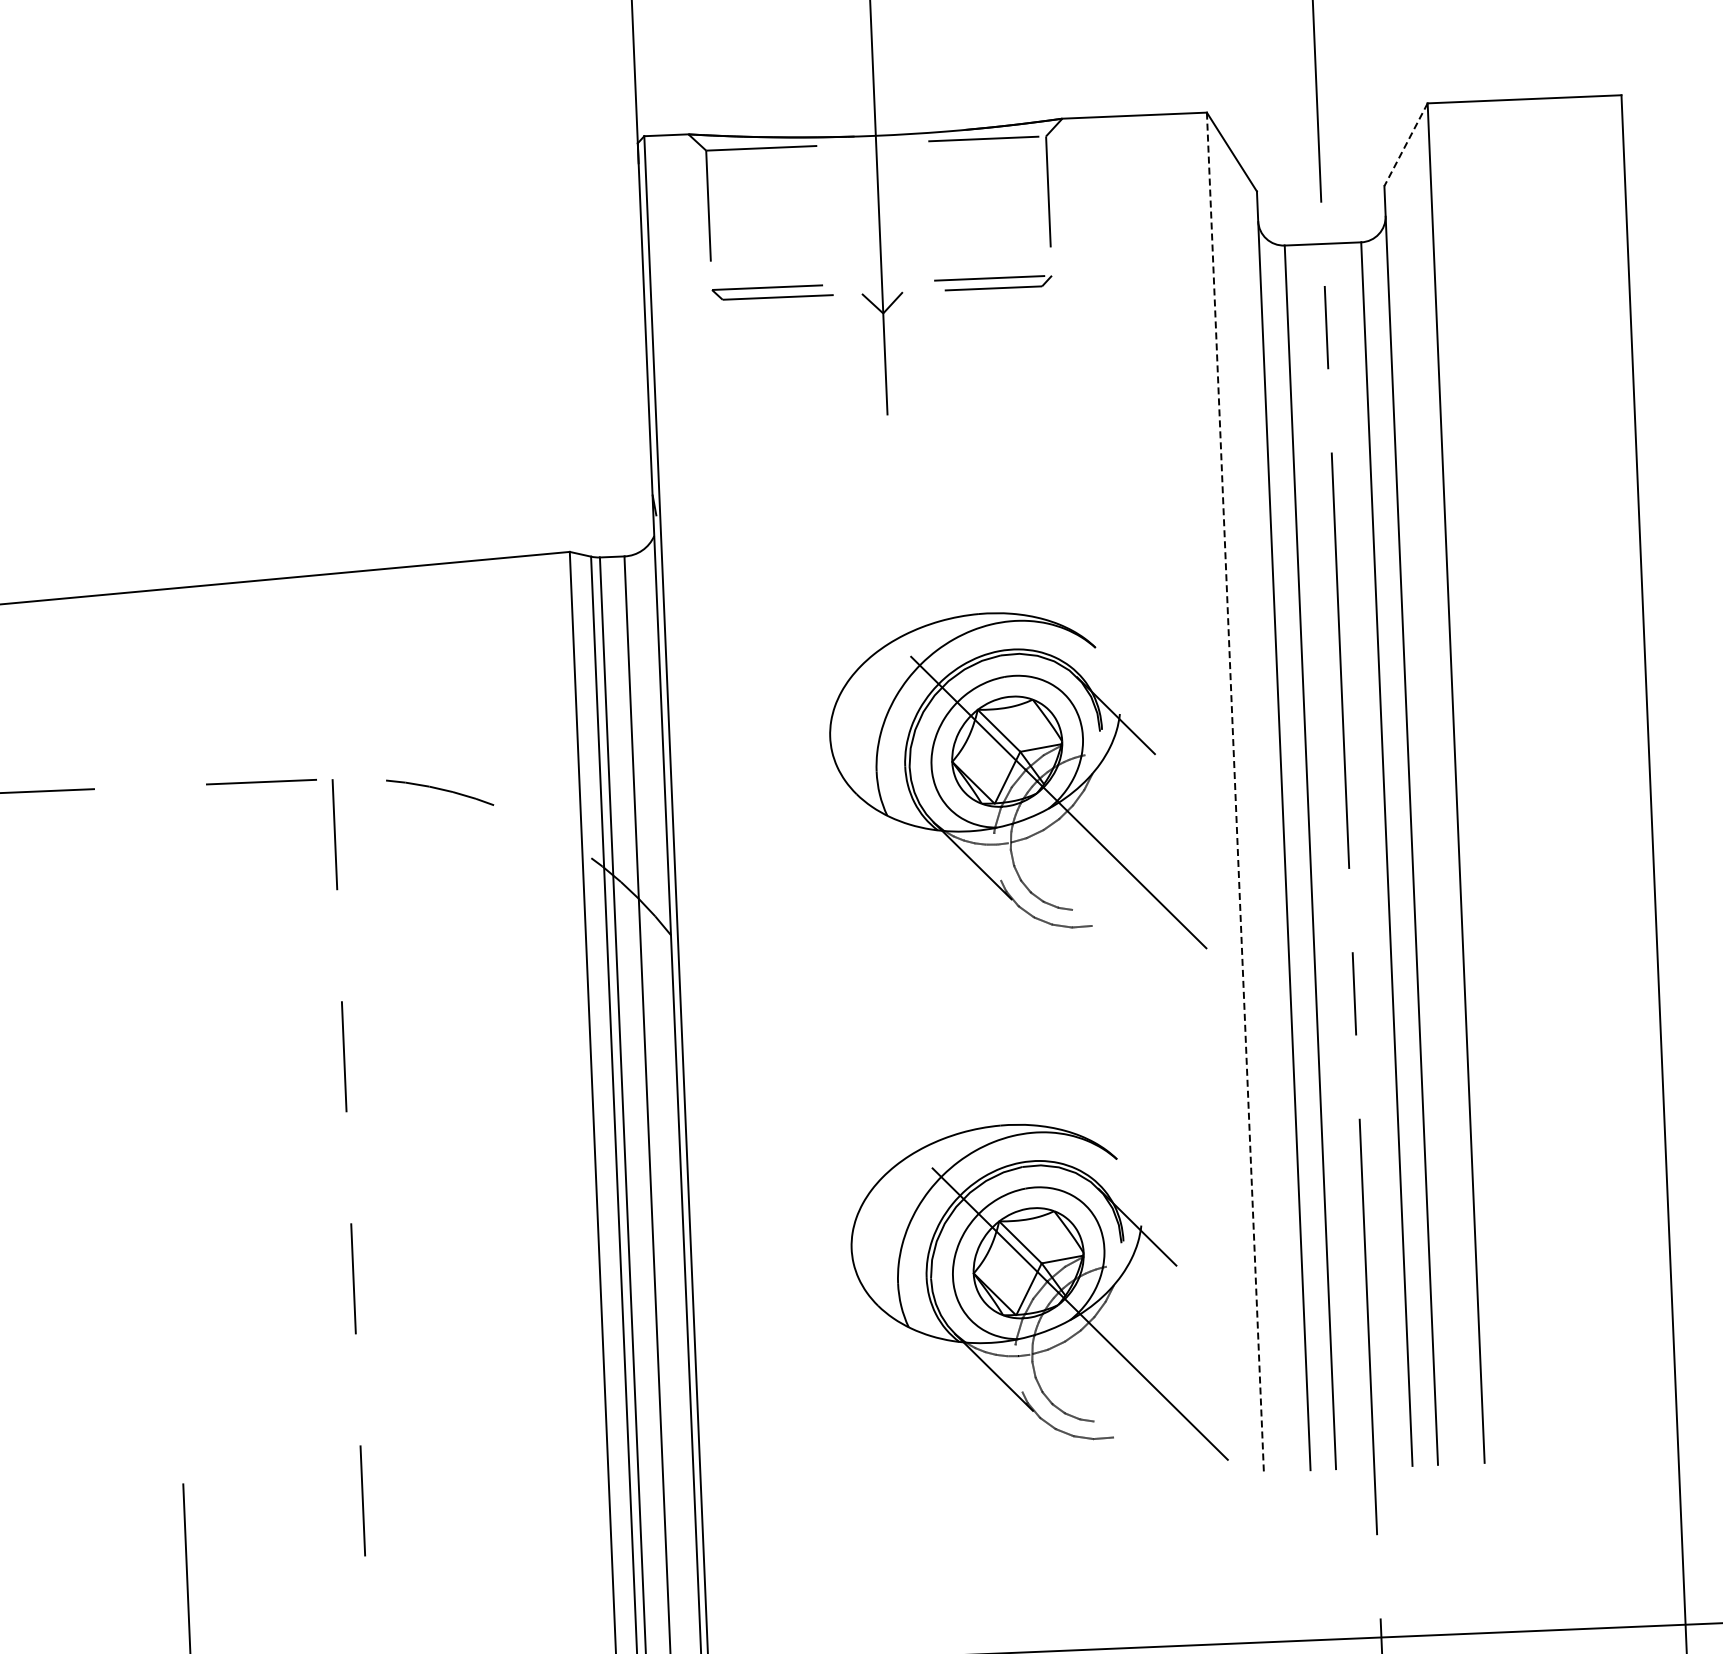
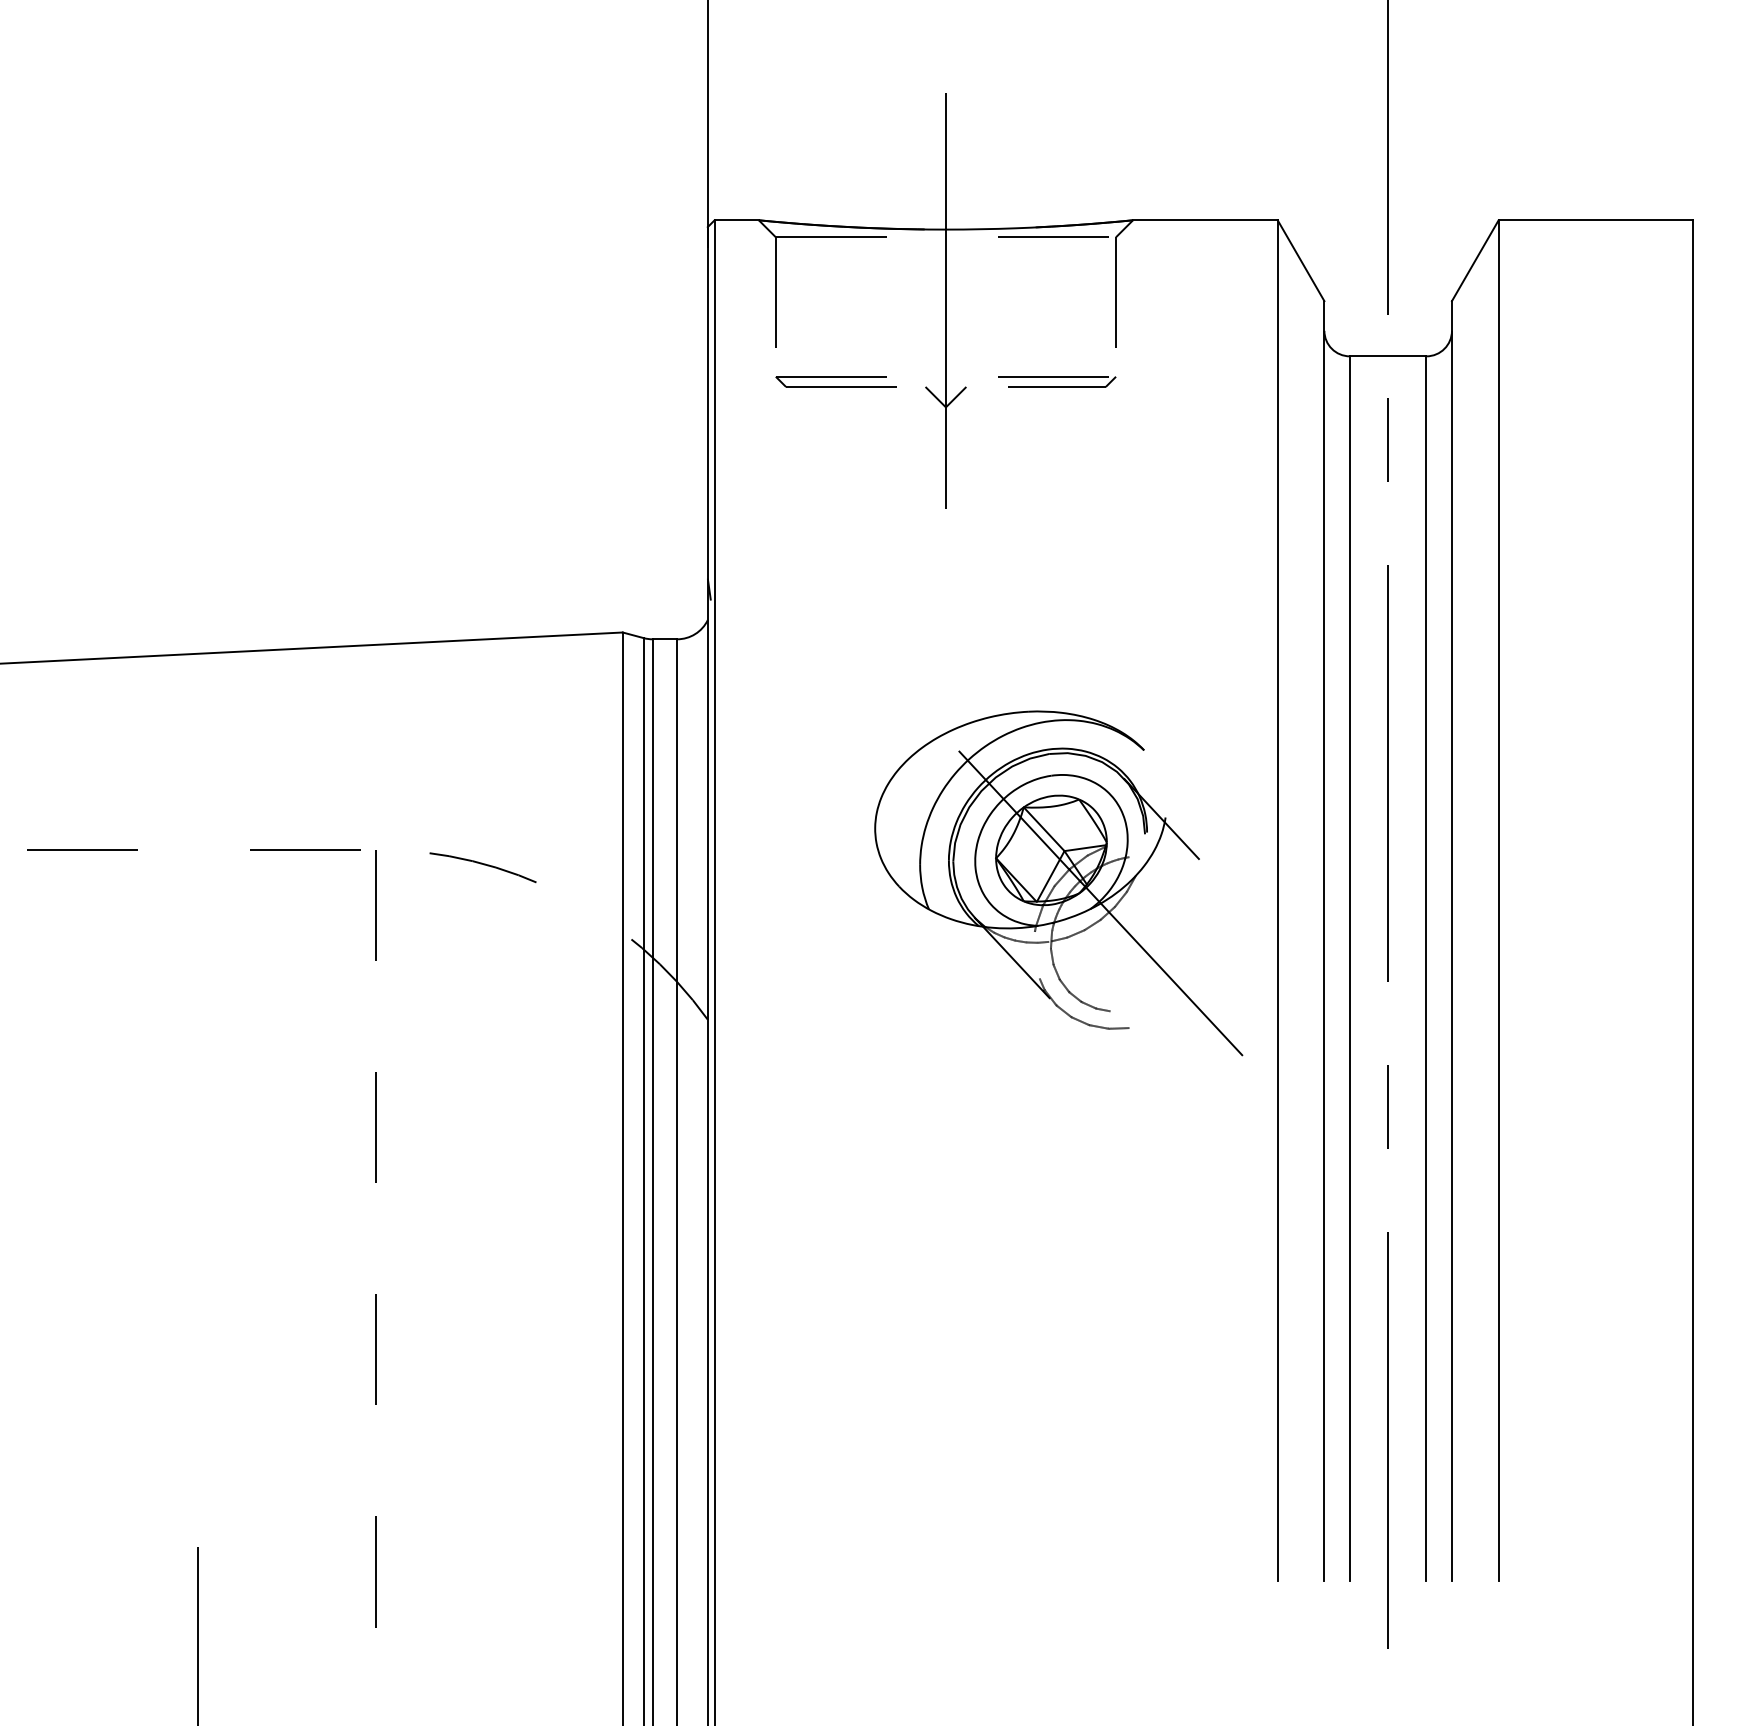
line: (1406, 144) -> (1475, 260), dashed -> solid
line: (1235, 793) -> (1277, 901), dashed -> solid
part: (1037, 1295) -> (1058, 1395), removed

